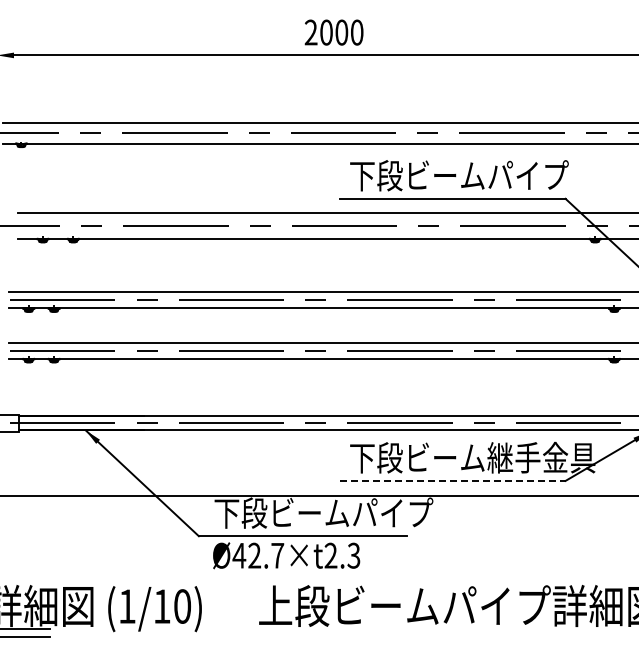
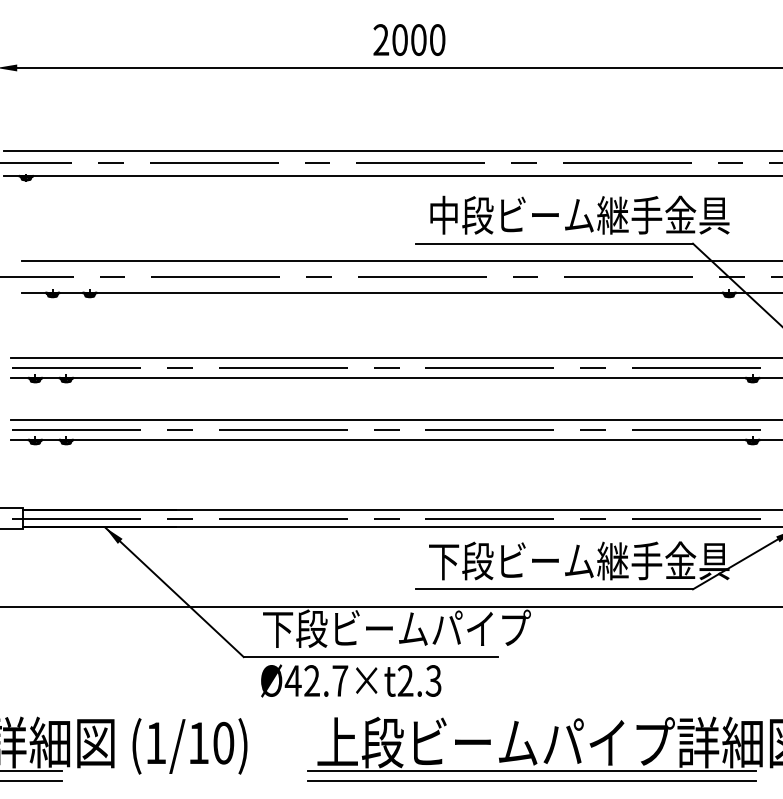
text: (472, 175) -> (578, 215), 下段ビームパイプ -> 中段ビーム継手金具
line: (452, 480) -> (554, 588), dashed -> solid
line: (433, 629) -> (531, 771), added
line: (433, 637) -> (531, 781), added

